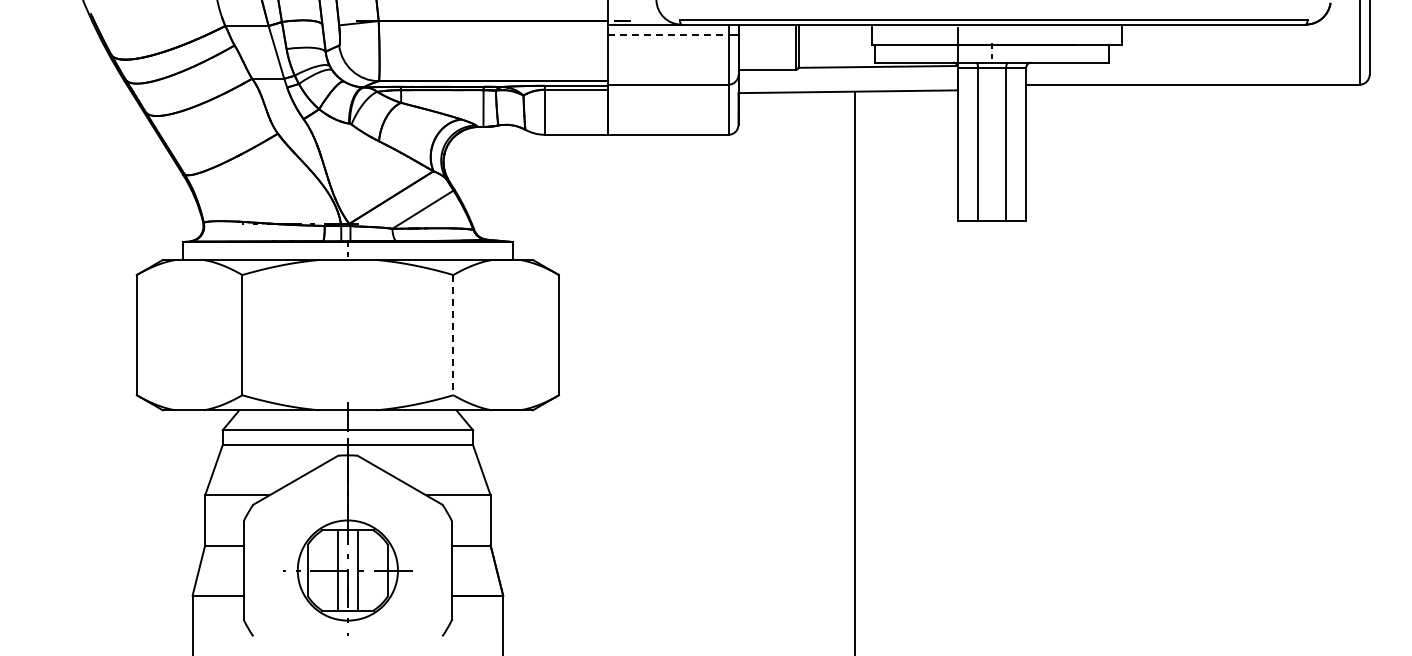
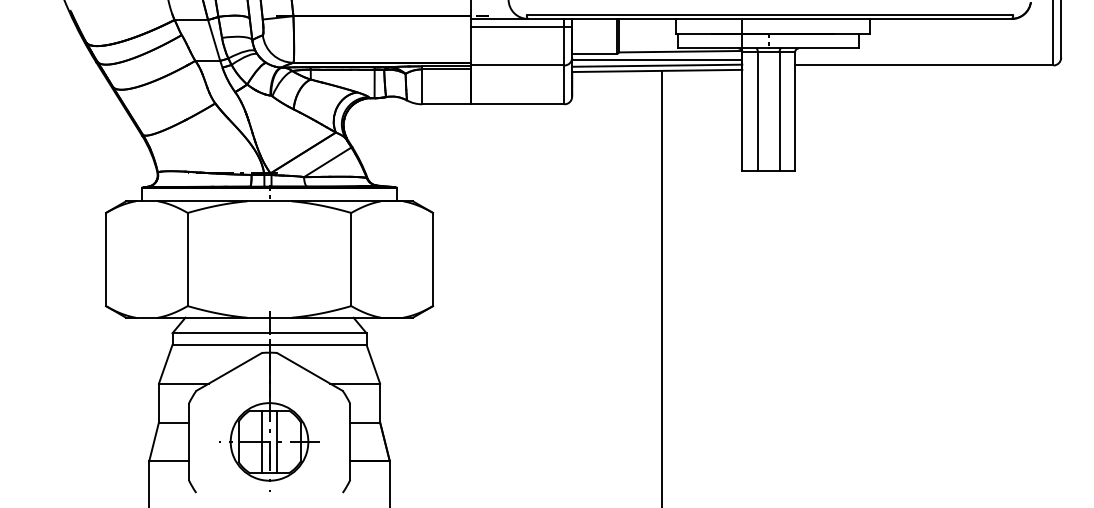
line: (668, 34) -> (517, 26), dashed -> solid
line: (848, 78) -> (657, 60), added
line: (848, 84) -> (657, 65), added
line: (453, 335) -> (351, 259), dashed -> solid

